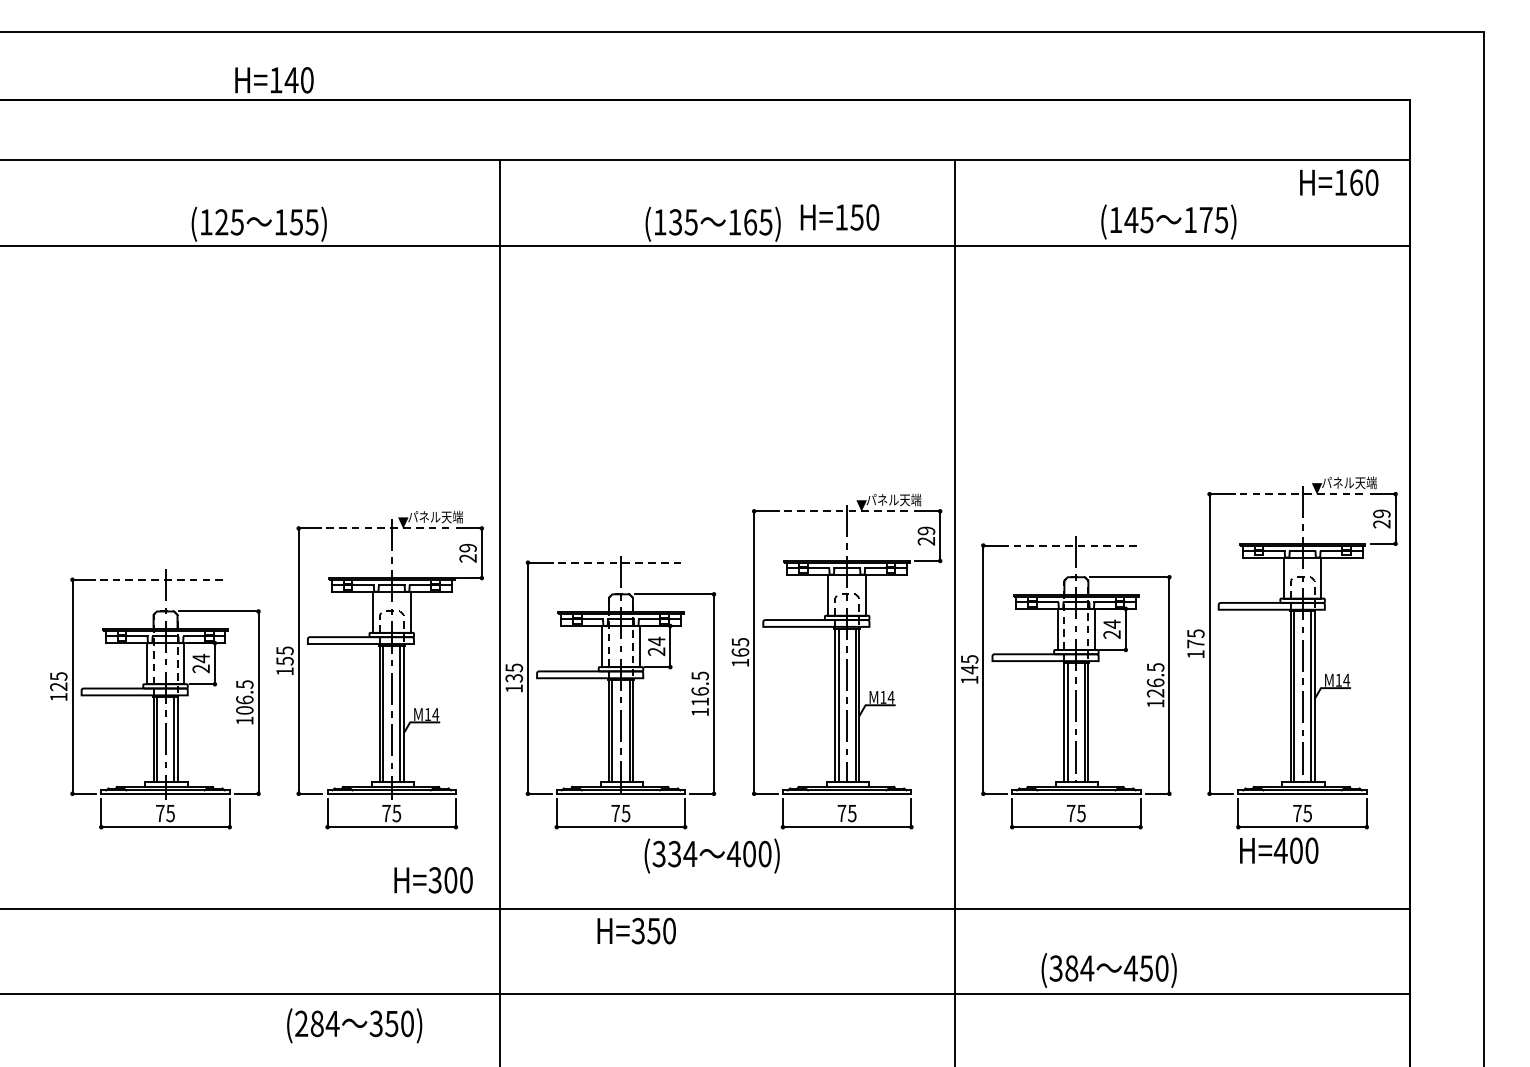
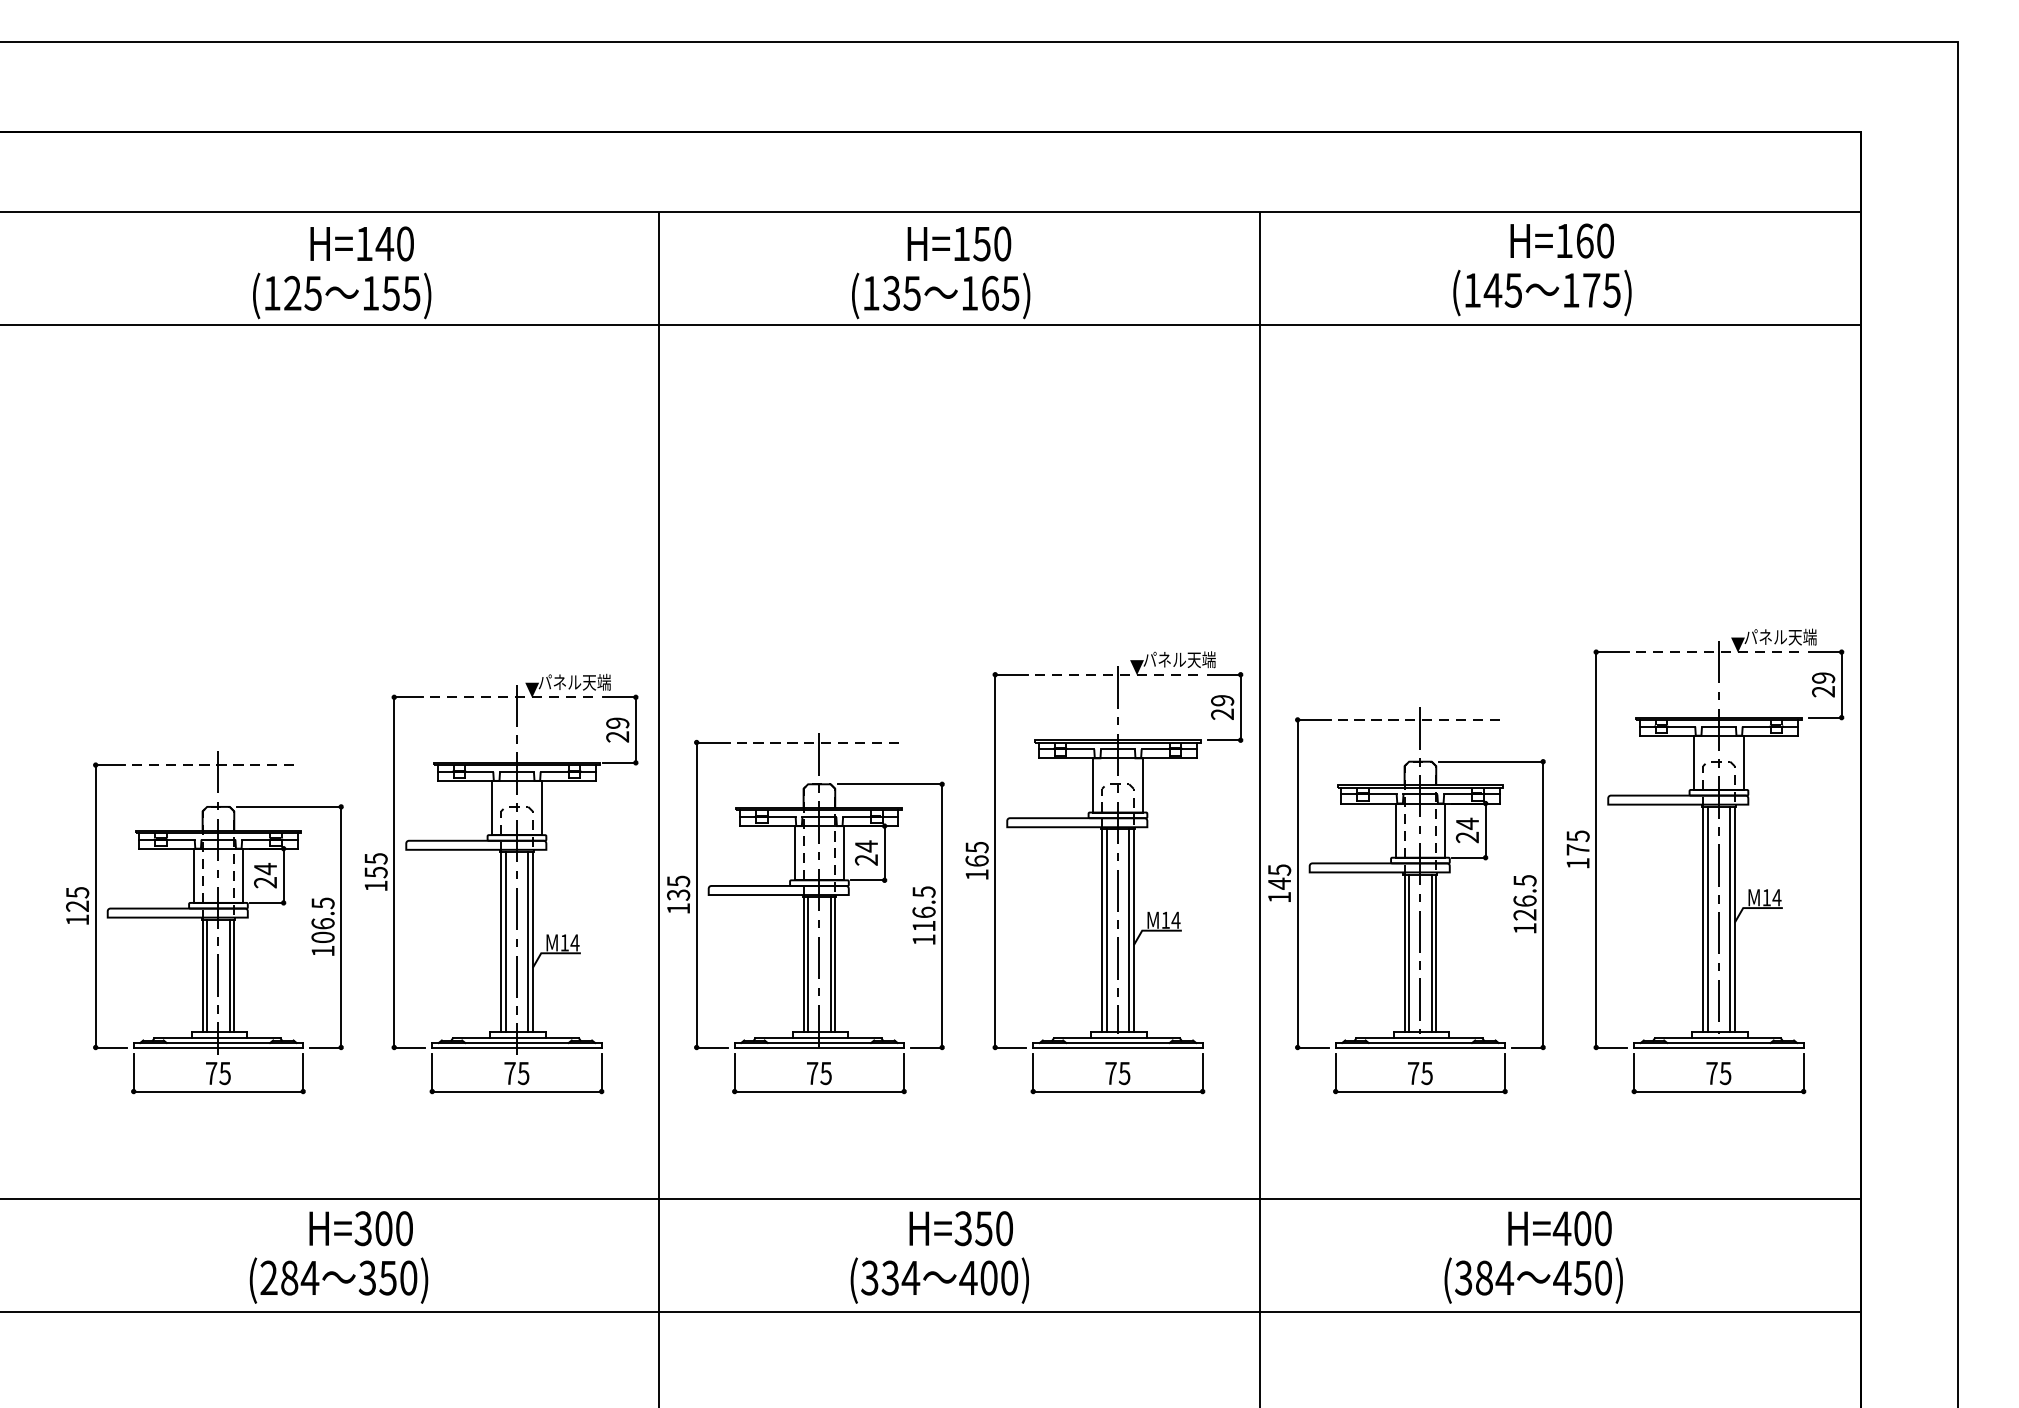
text: (273, 79) -> (361, 243), moved
text: (1338, 182) -> (1561, 240), moved
text: (840, 217) -> (959, 243), moved
text: (1278, 850) -> (1559, 1228), moved
text: (711, 855) -> (939, 1280), moved
text: (433, 880) -> (360, 1228), moved
text: (636, 930) -> (960, 1228), moved
text: (1109, 970) -> (1533, 1280), moved
text: (354, 1025) -> (338, 1280), moved

